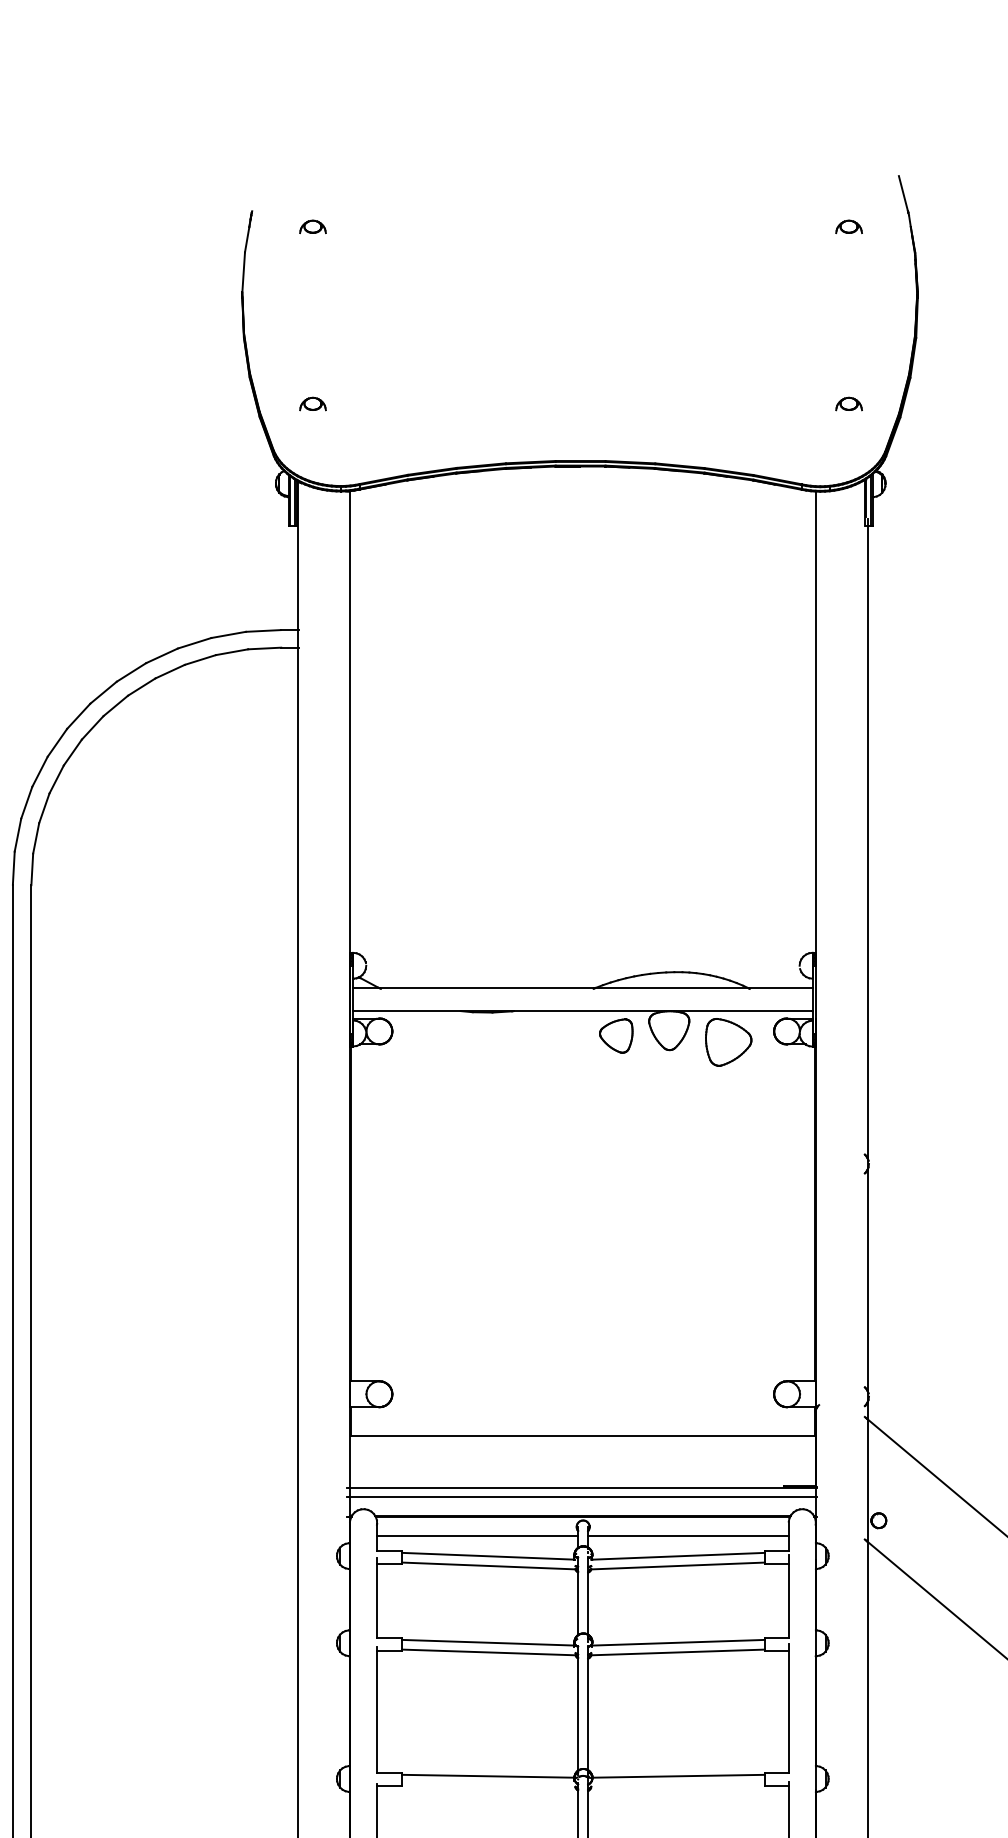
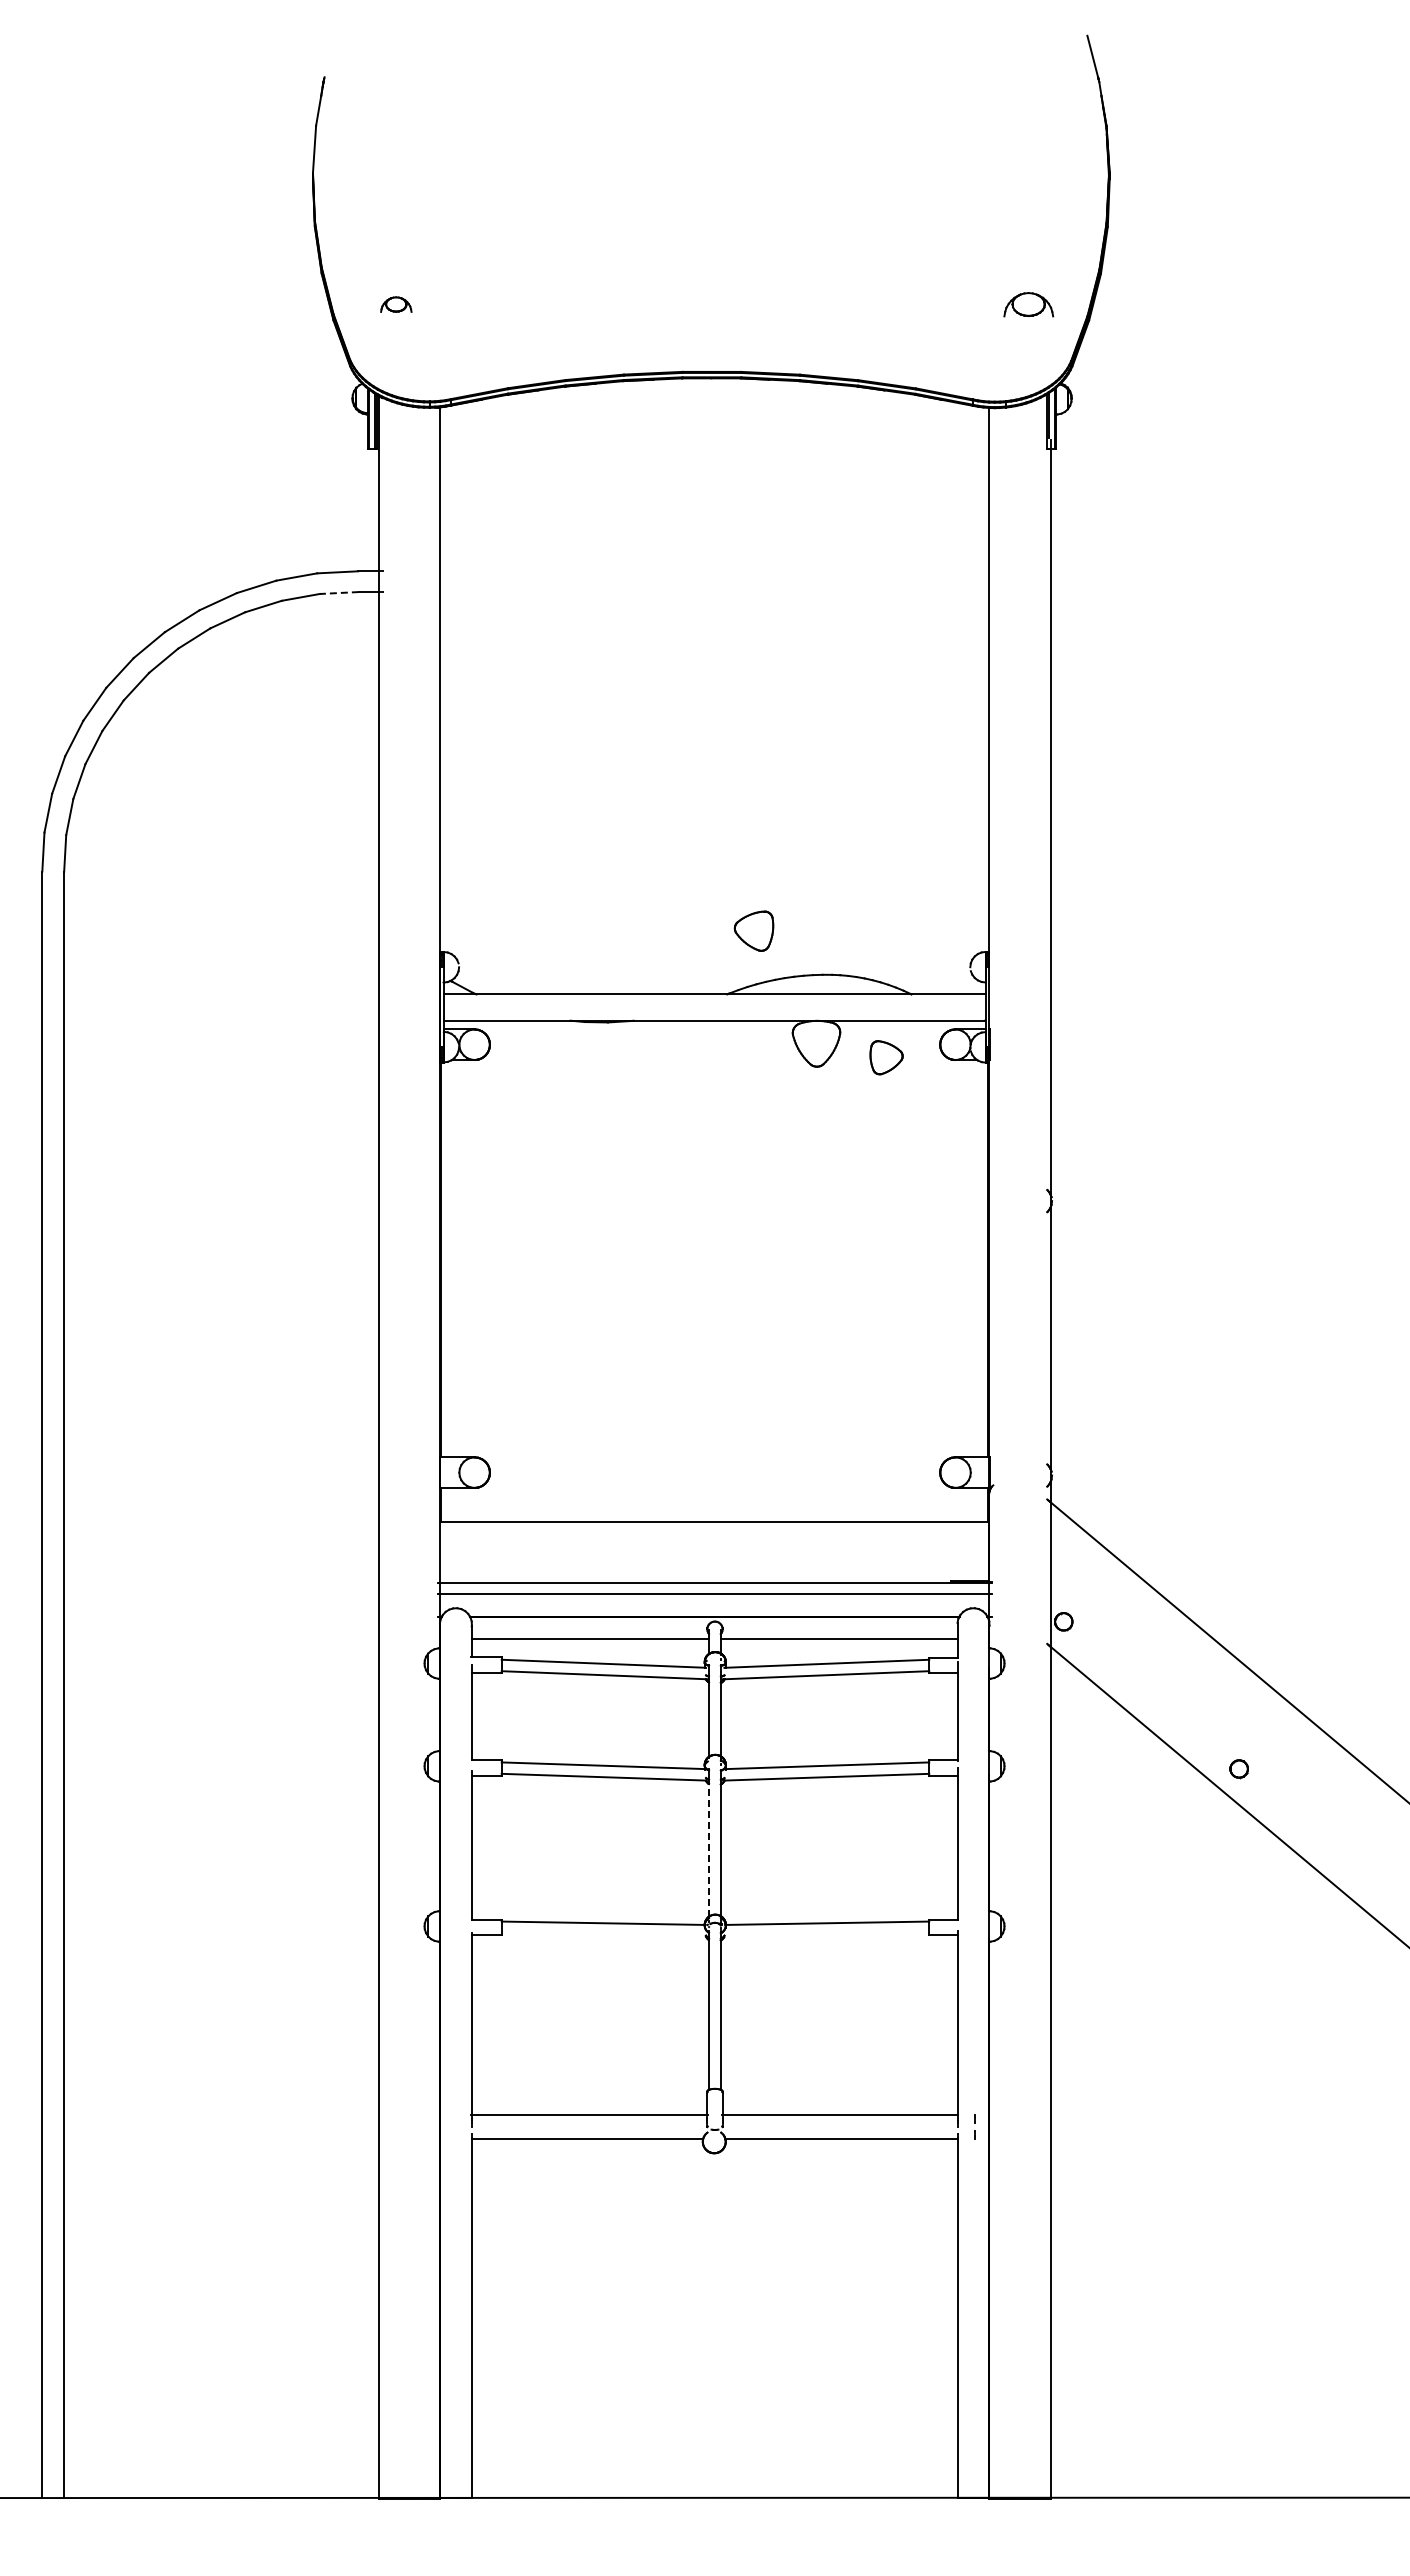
part: (313, 226) -> (396, 95), removed
part: (848, 226) -> (1028, 95), removed
part: (848, 403) -> (1028, 304), size x1.6
line: (264, 648) -> (339, 593), solid -> dashed
part: (615, 1035) -> (753, 930), moved
part: (728, 1042) -> (886, 1057), size x0.6
line: (577, 1714) -> (708, 1850), solid -> dashed

